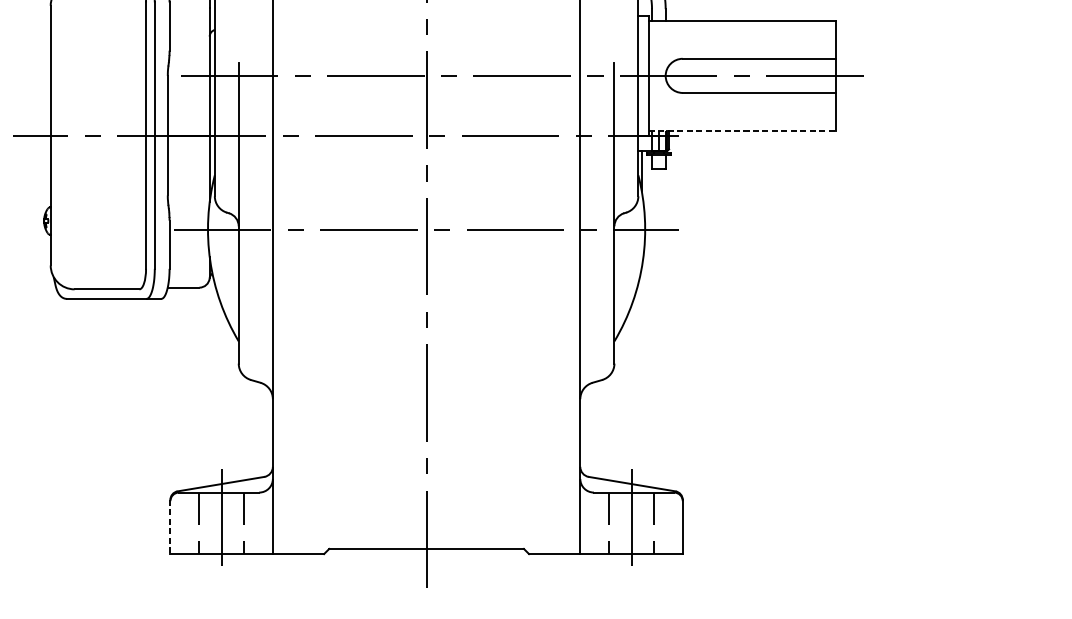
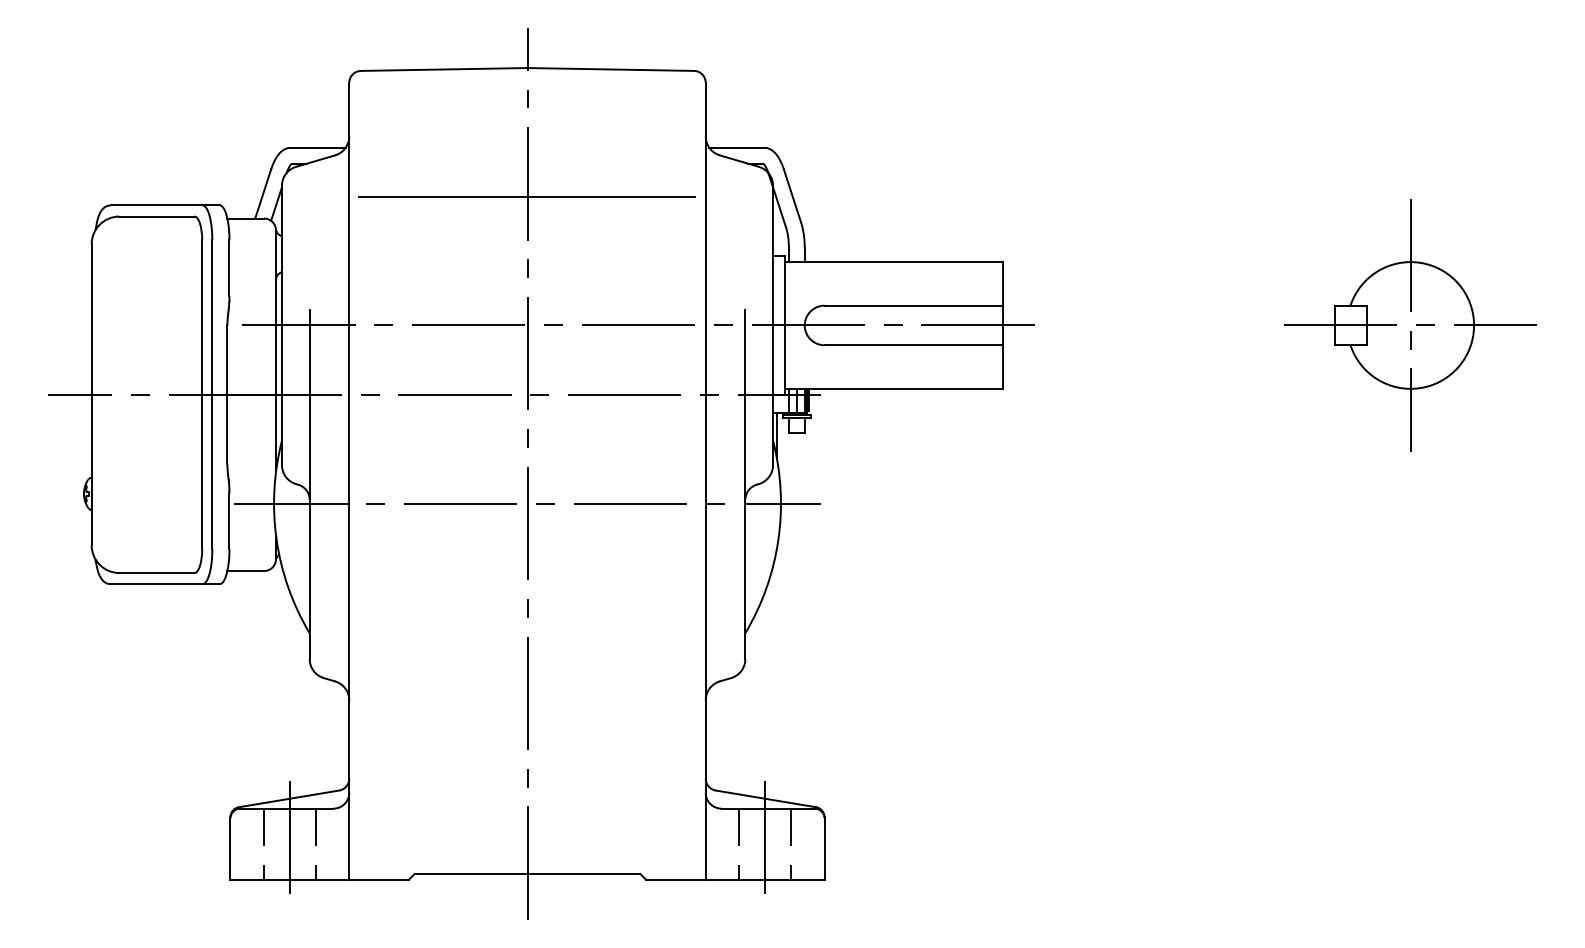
line: (742, 130) -> (893, 388), dashed -> solid
line: (170, 527) -> (230, 849), dashed -> solid

